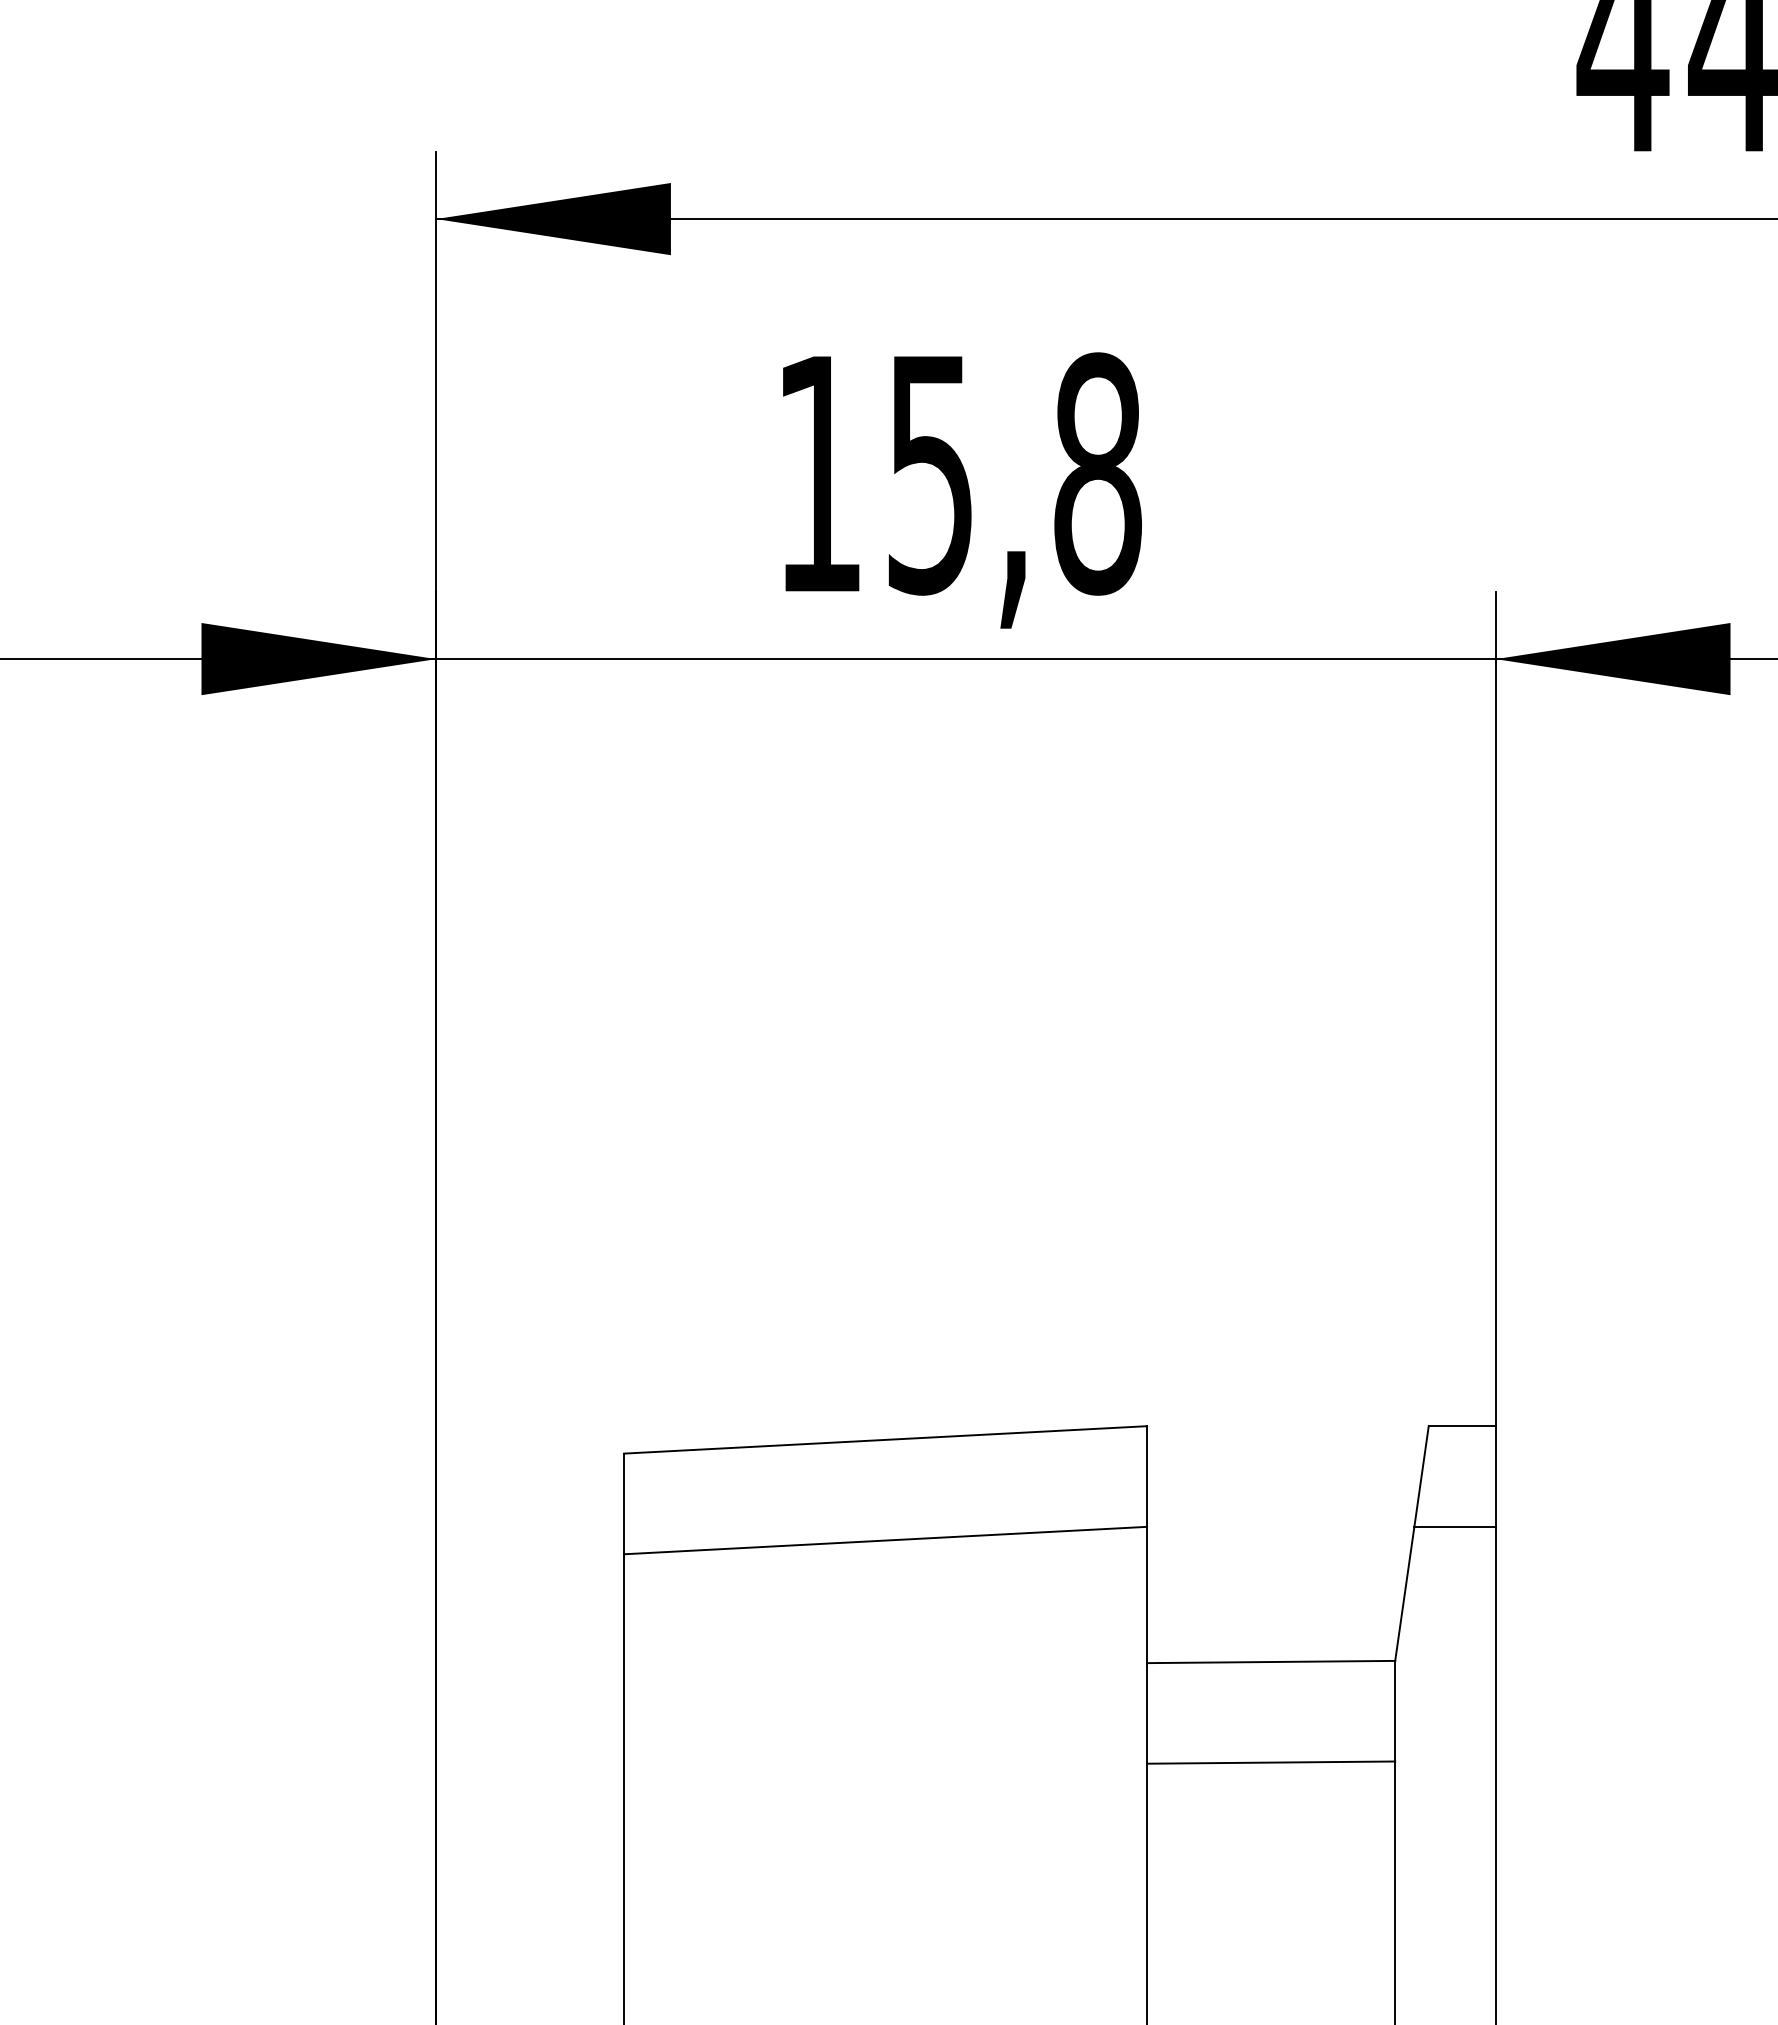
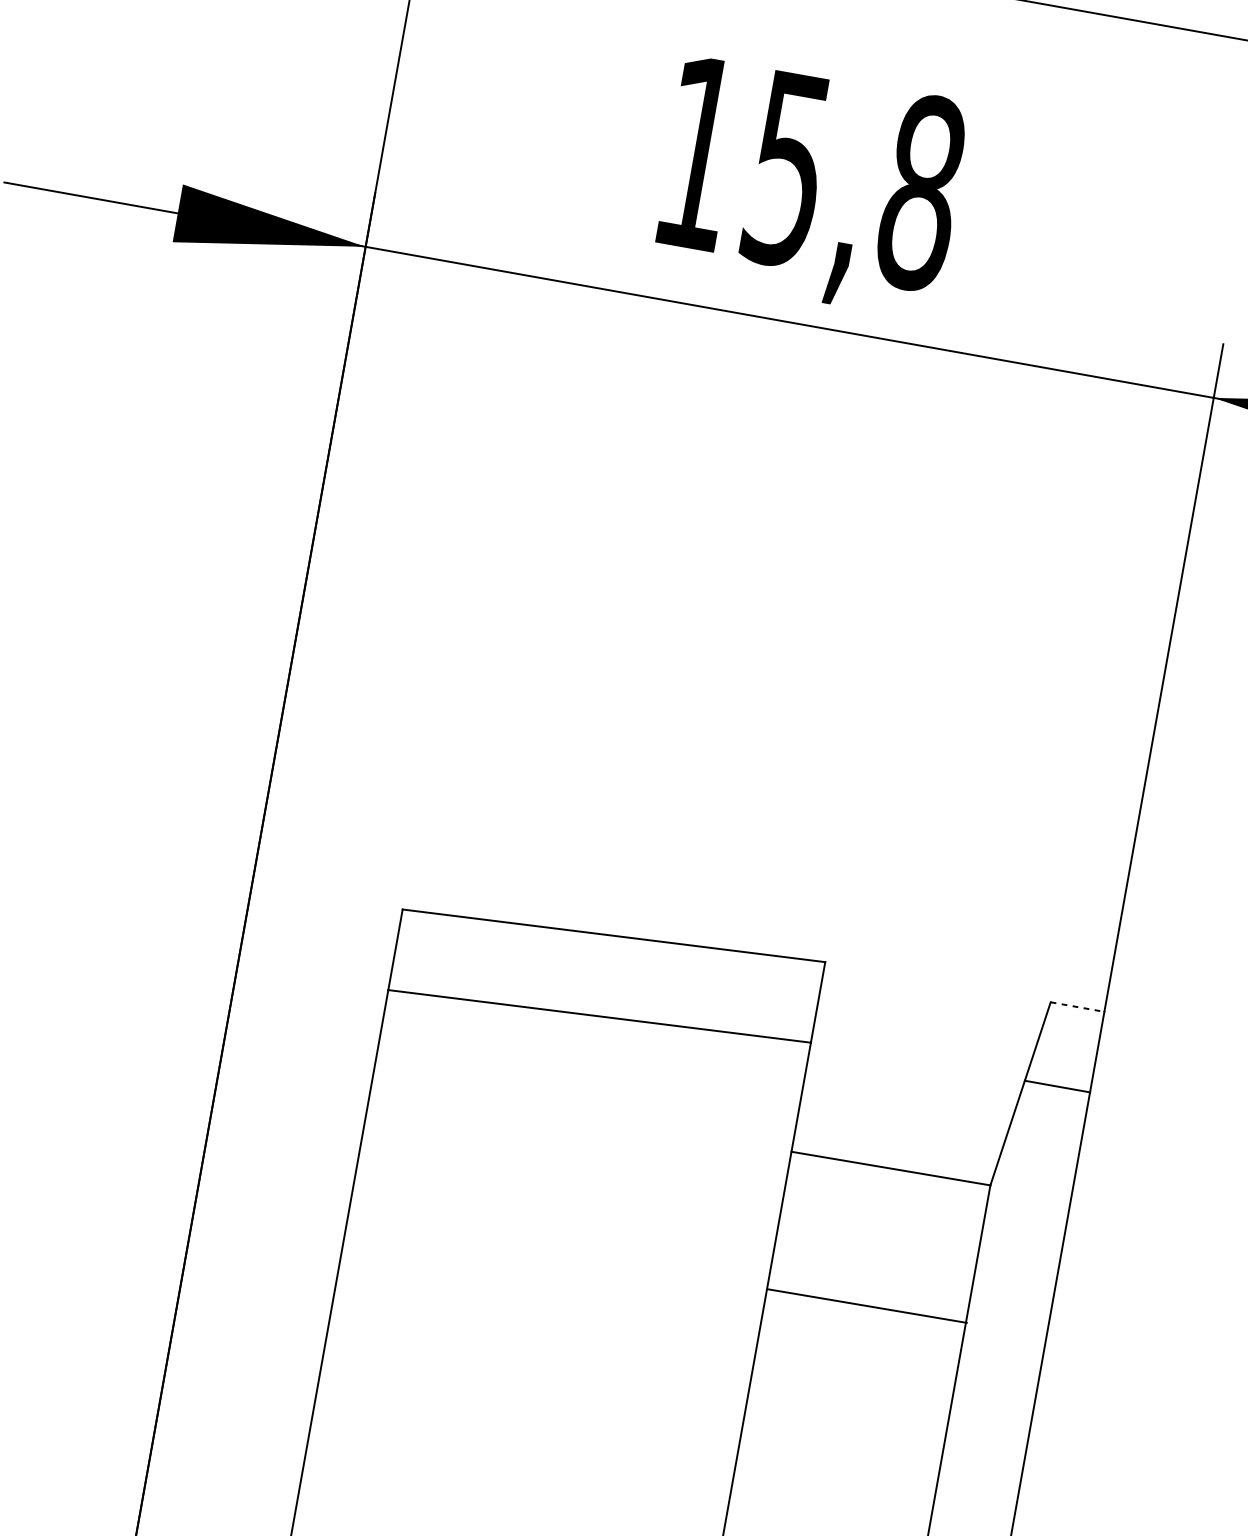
line: (1462, 1426) -> (1077, 1007), solid -> dashed
line: (1271, 1762) -> (867, 1306), moved

